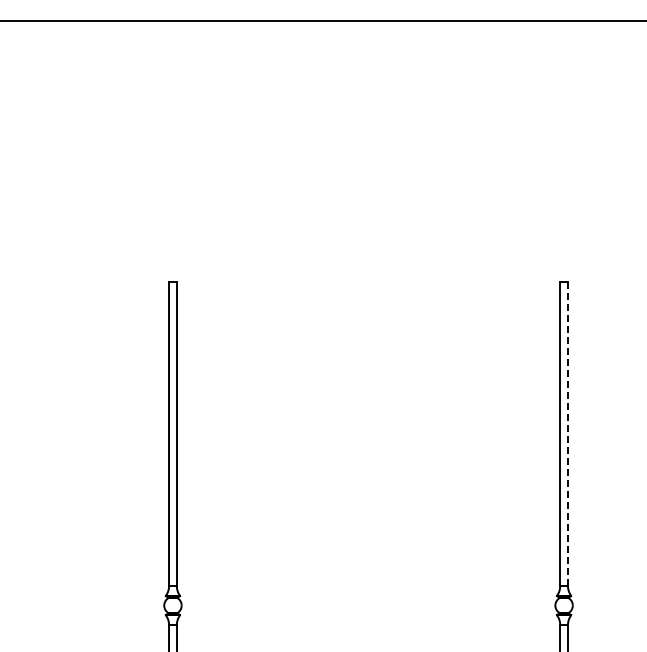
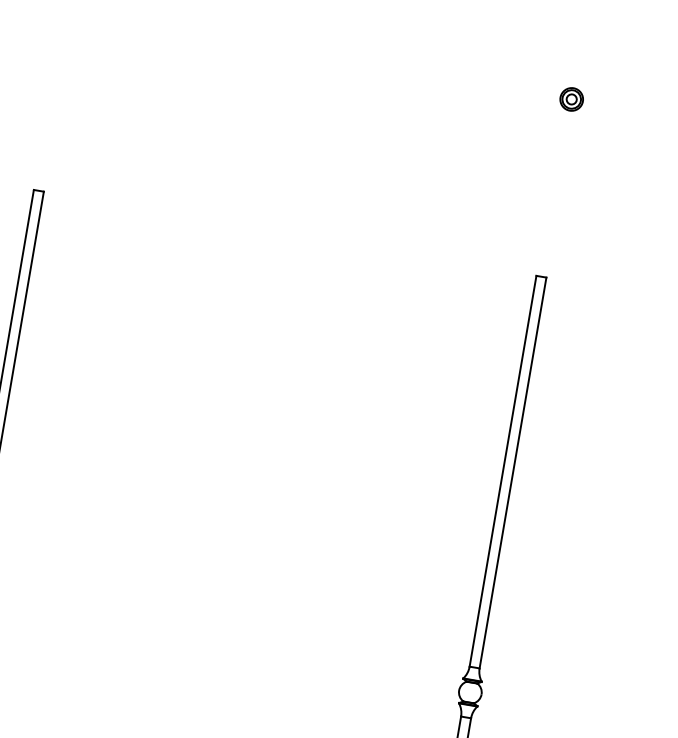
part: (563, 143) -> (571, 98), added
line: (567, 433) -> (512, 472), dashed -> solid

